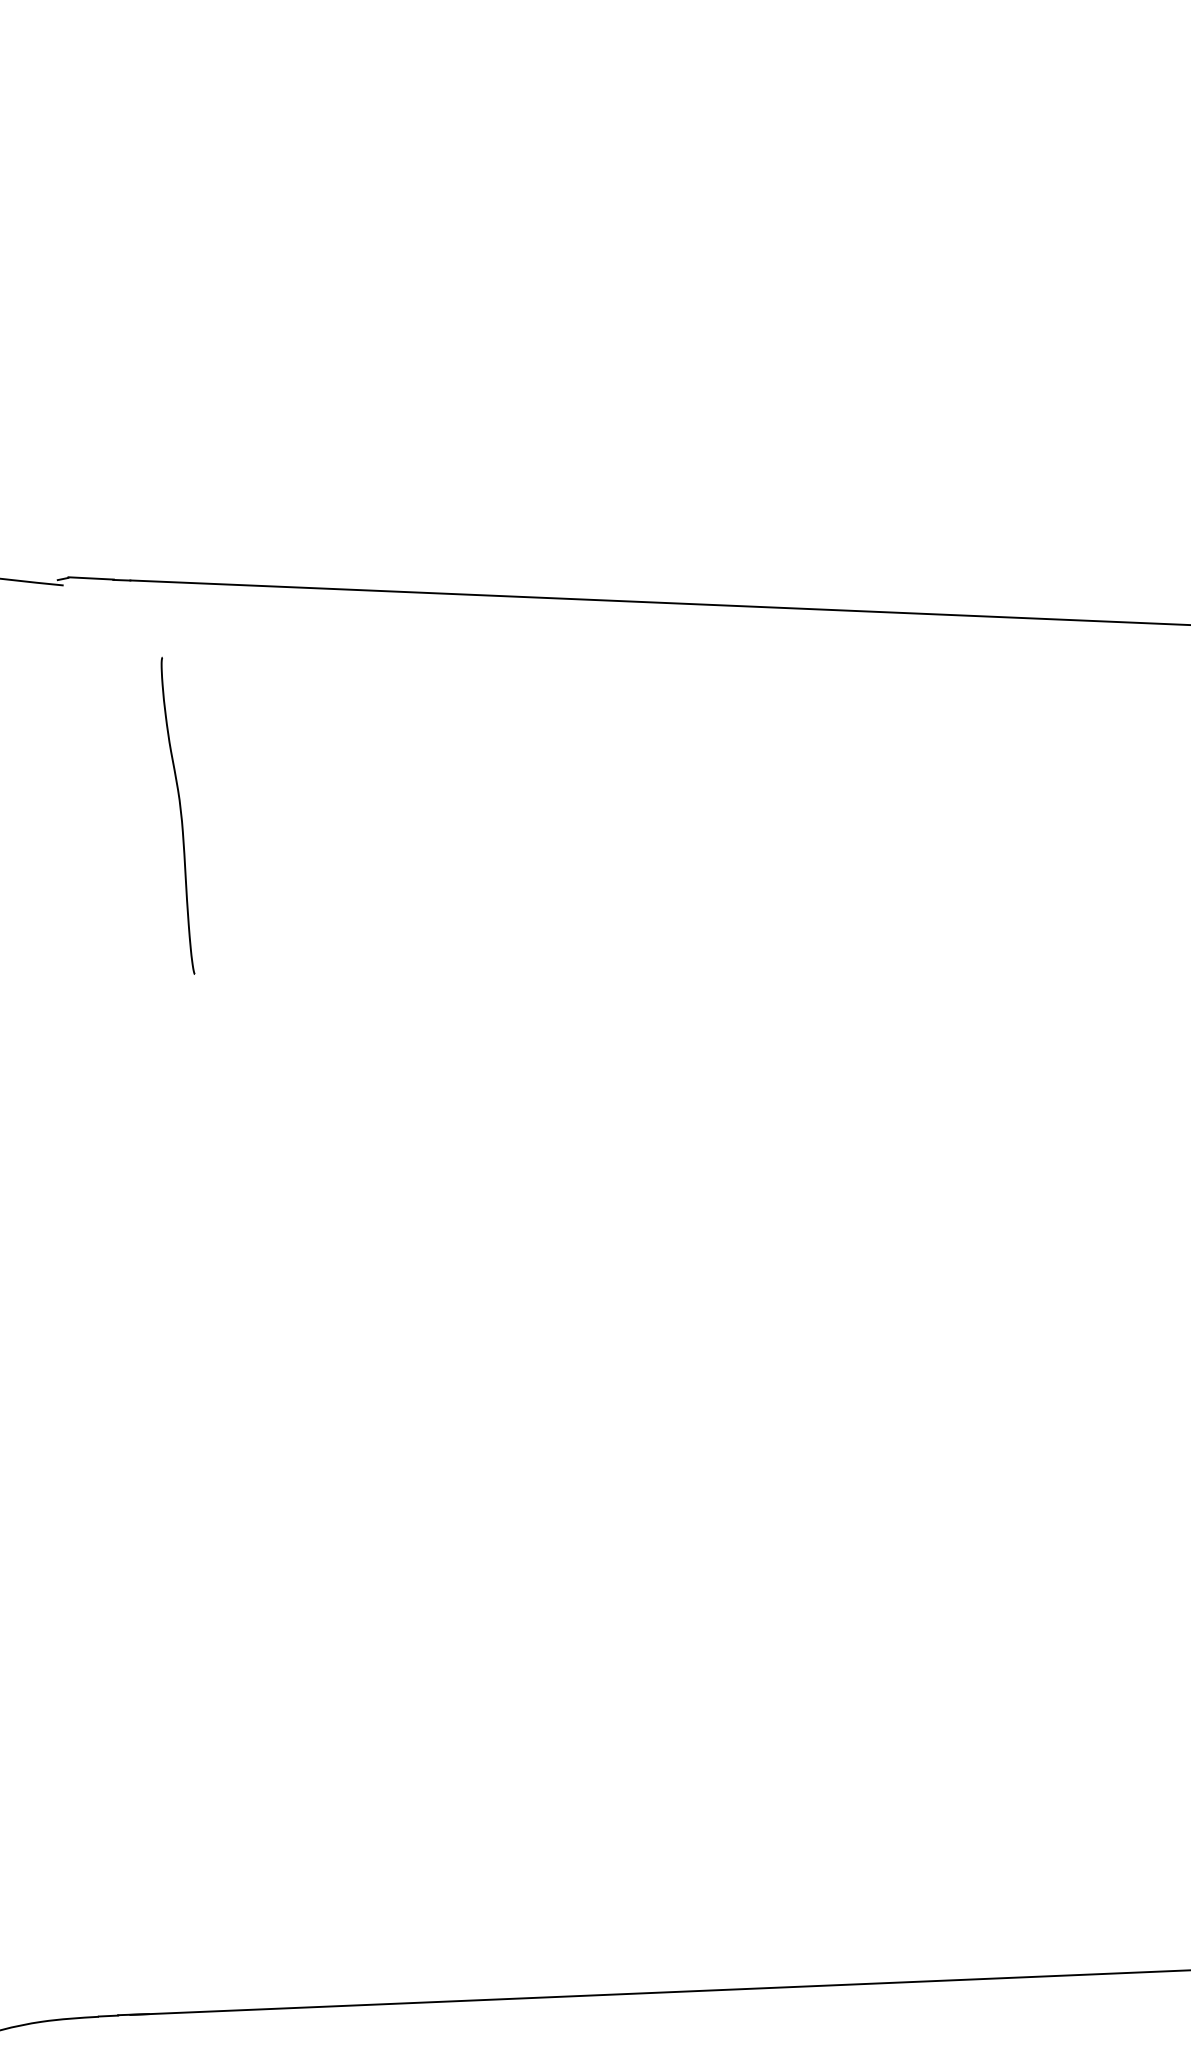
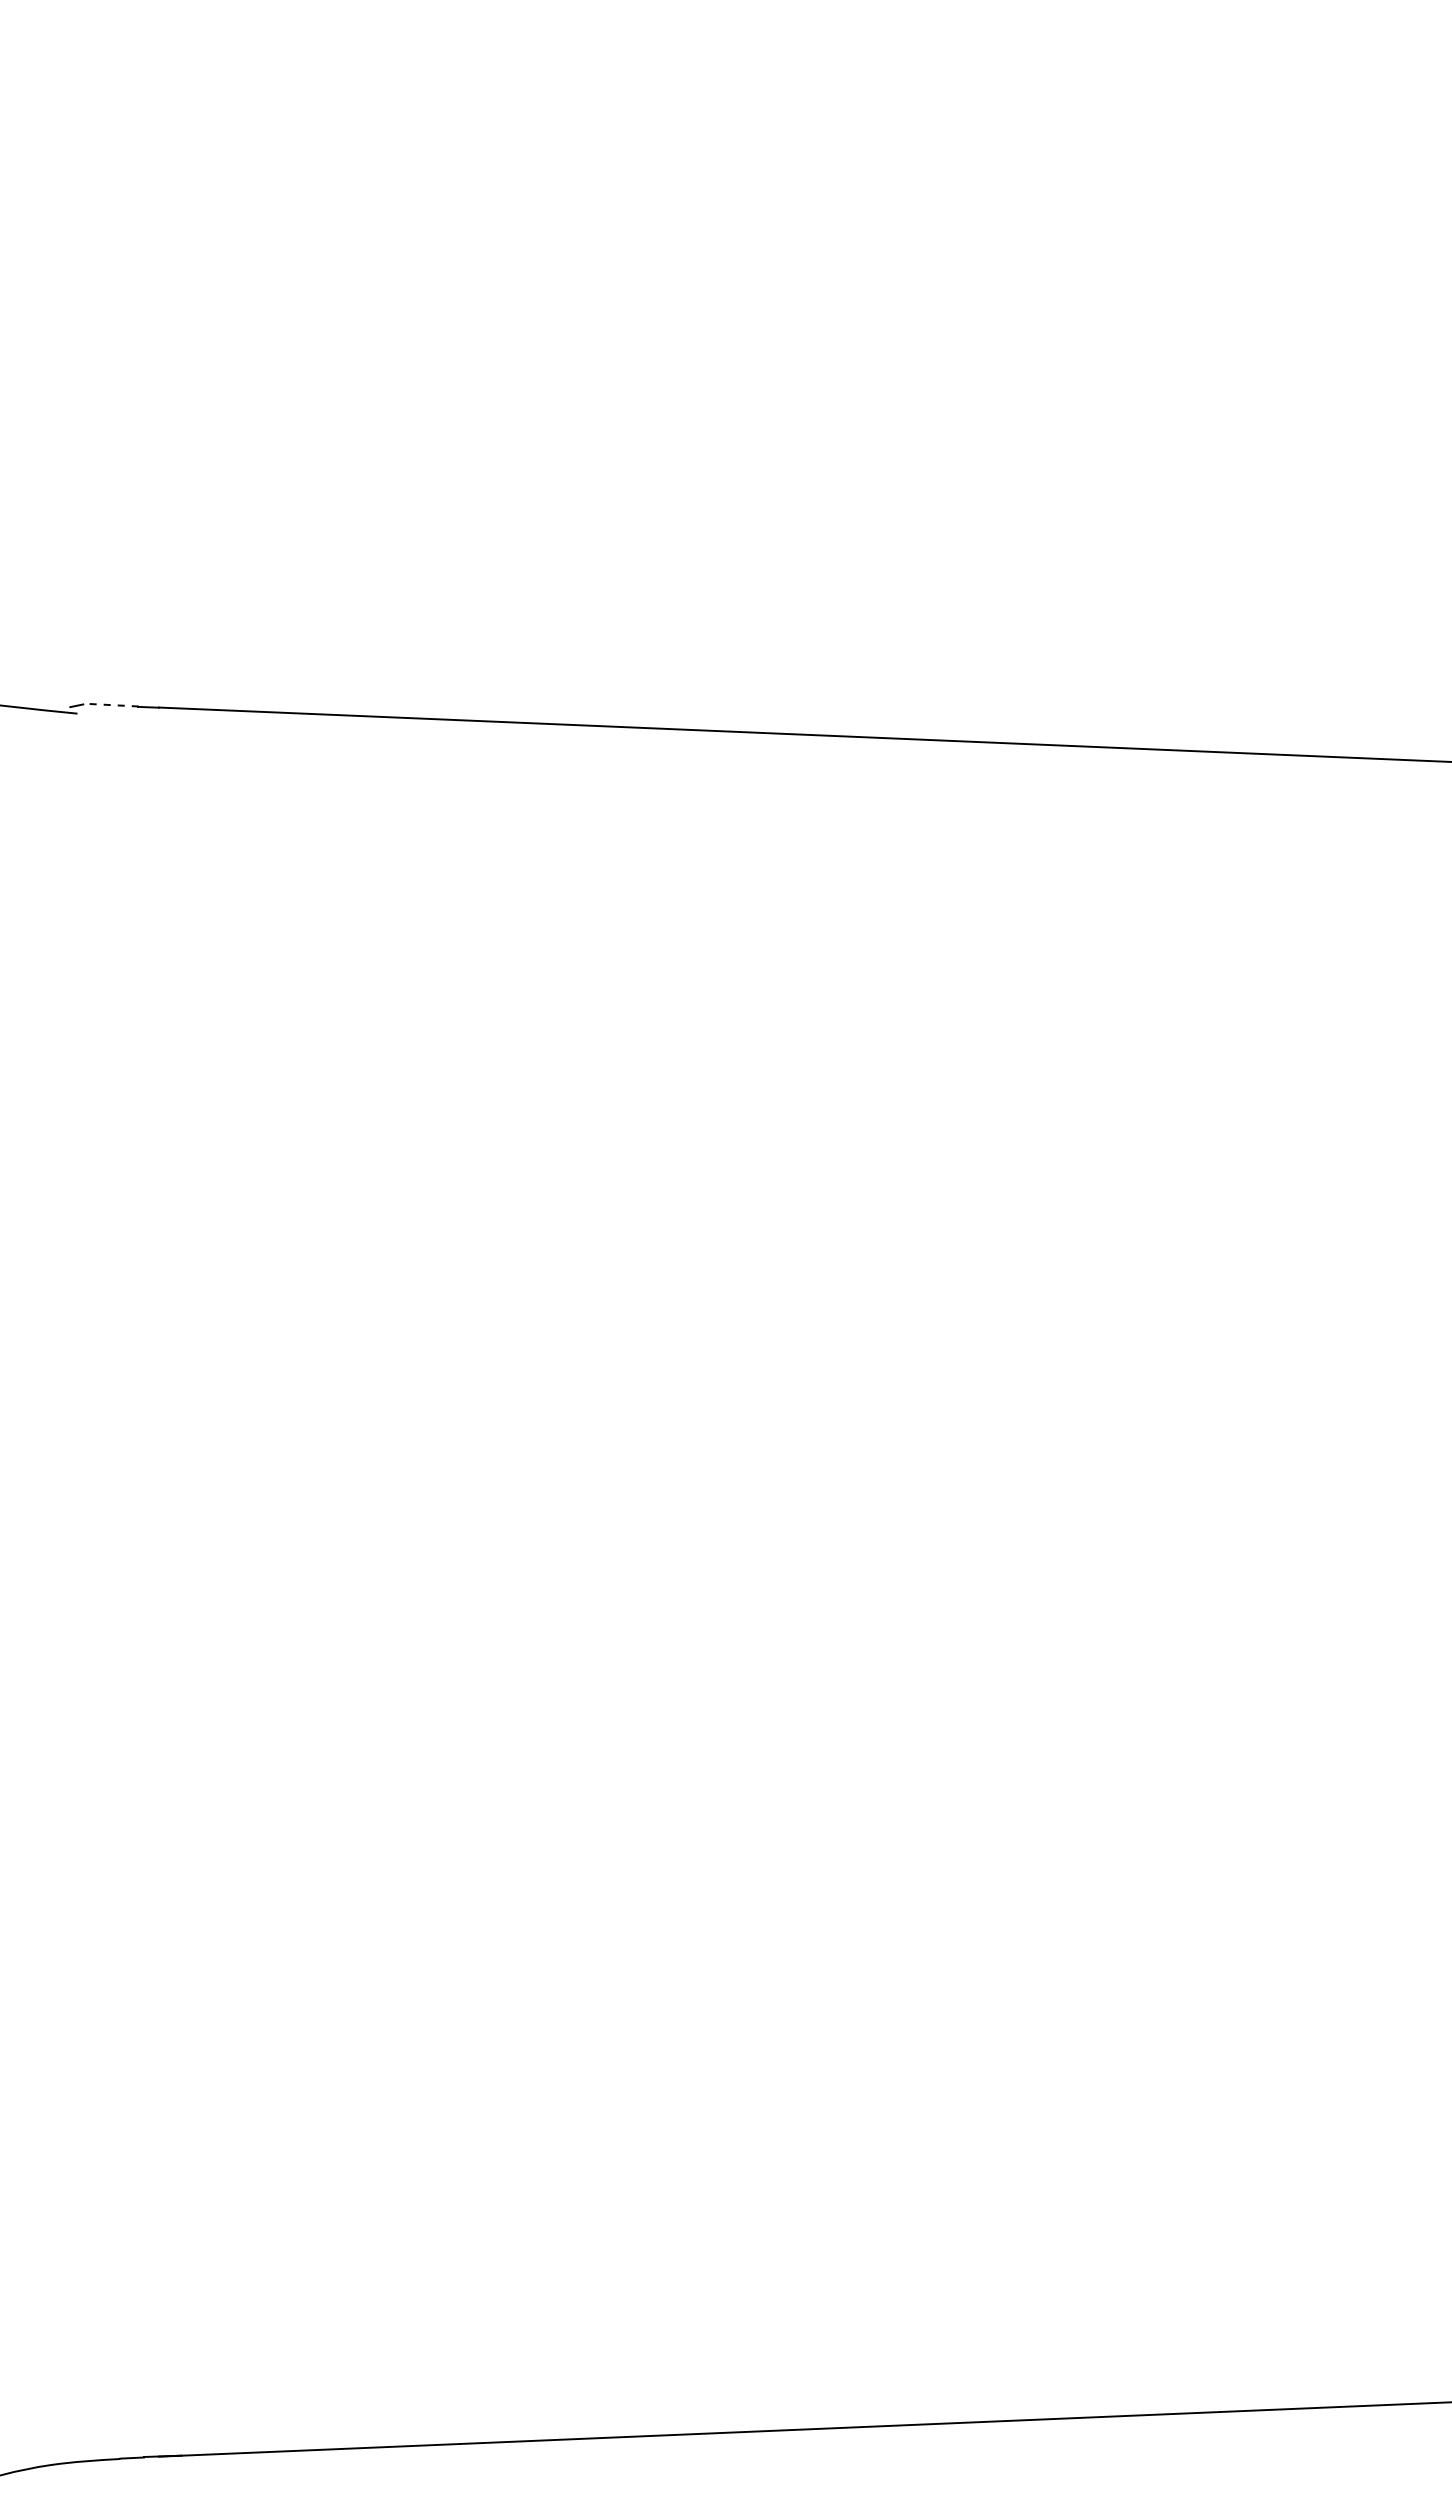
line: (91, 578) -> (111, 705), solid -> dashed
curve: (180, 814) -> (219, 992), removed

